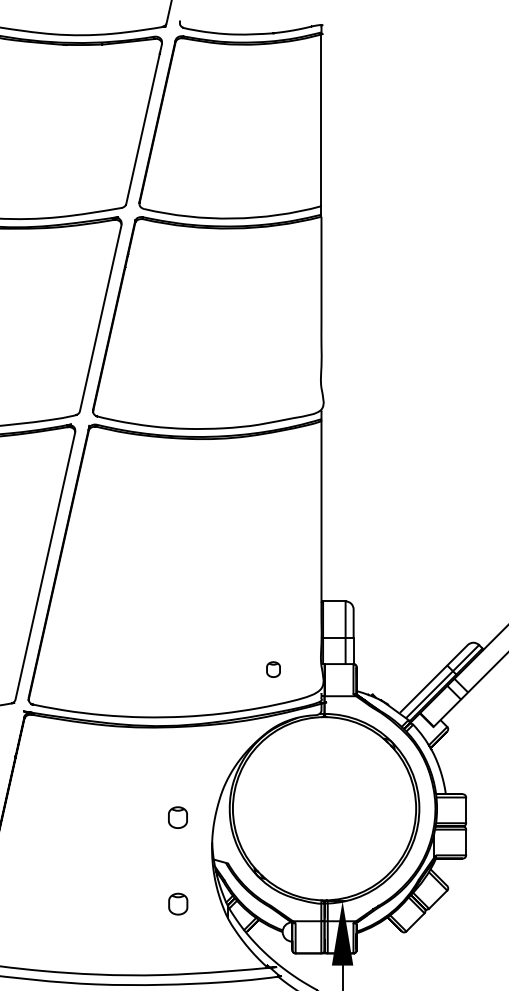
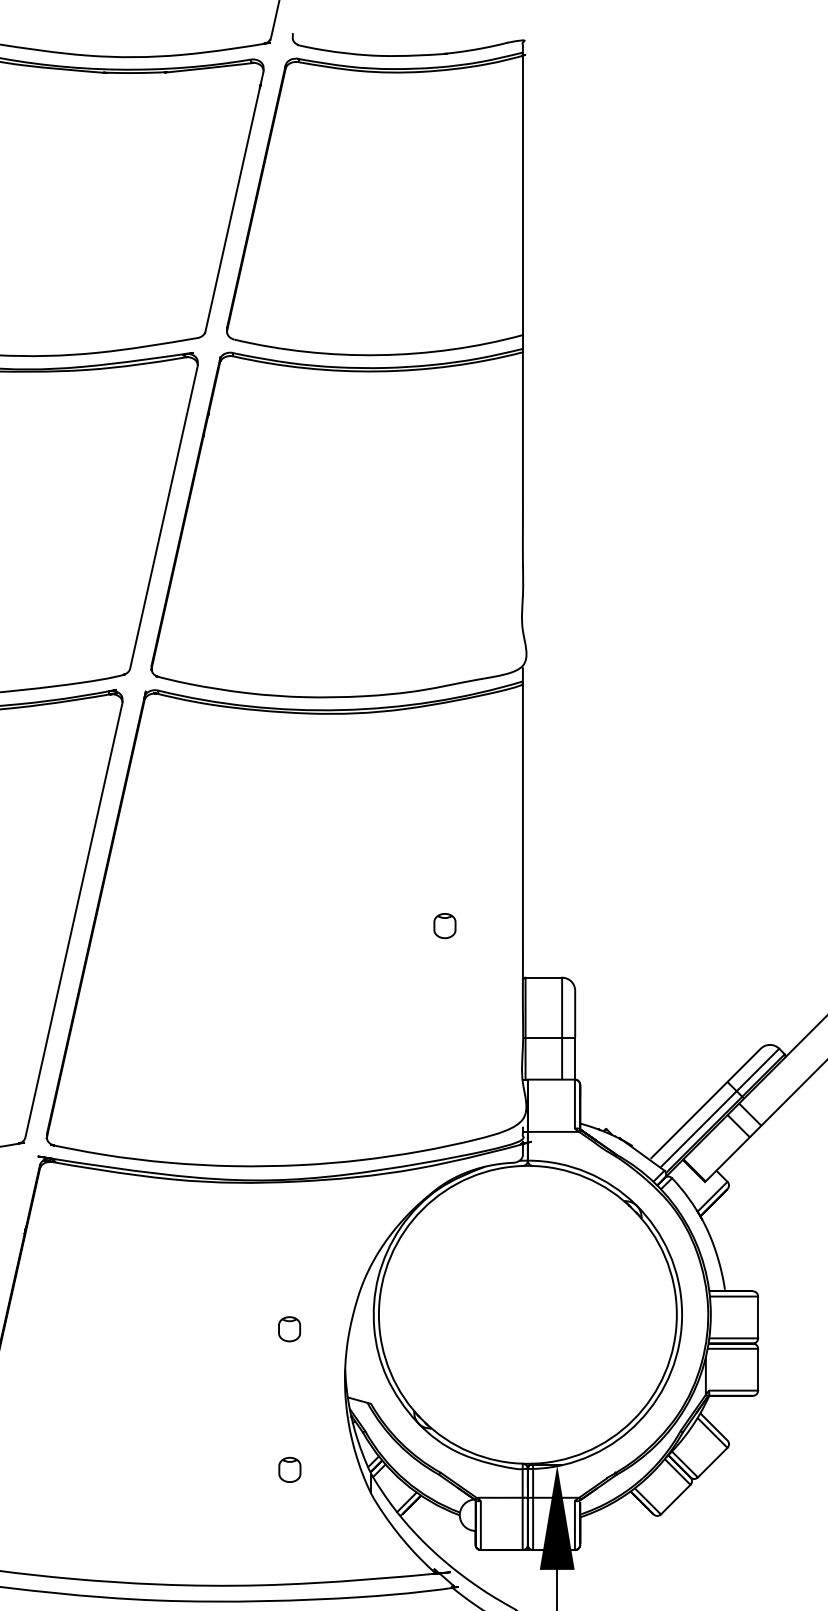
part: (273, 669) -> (444, 925), moved
part: (177, 817) -> (288, 1329), size x0.71
part: (177, 903) -> (288, 1468), size x0.71

